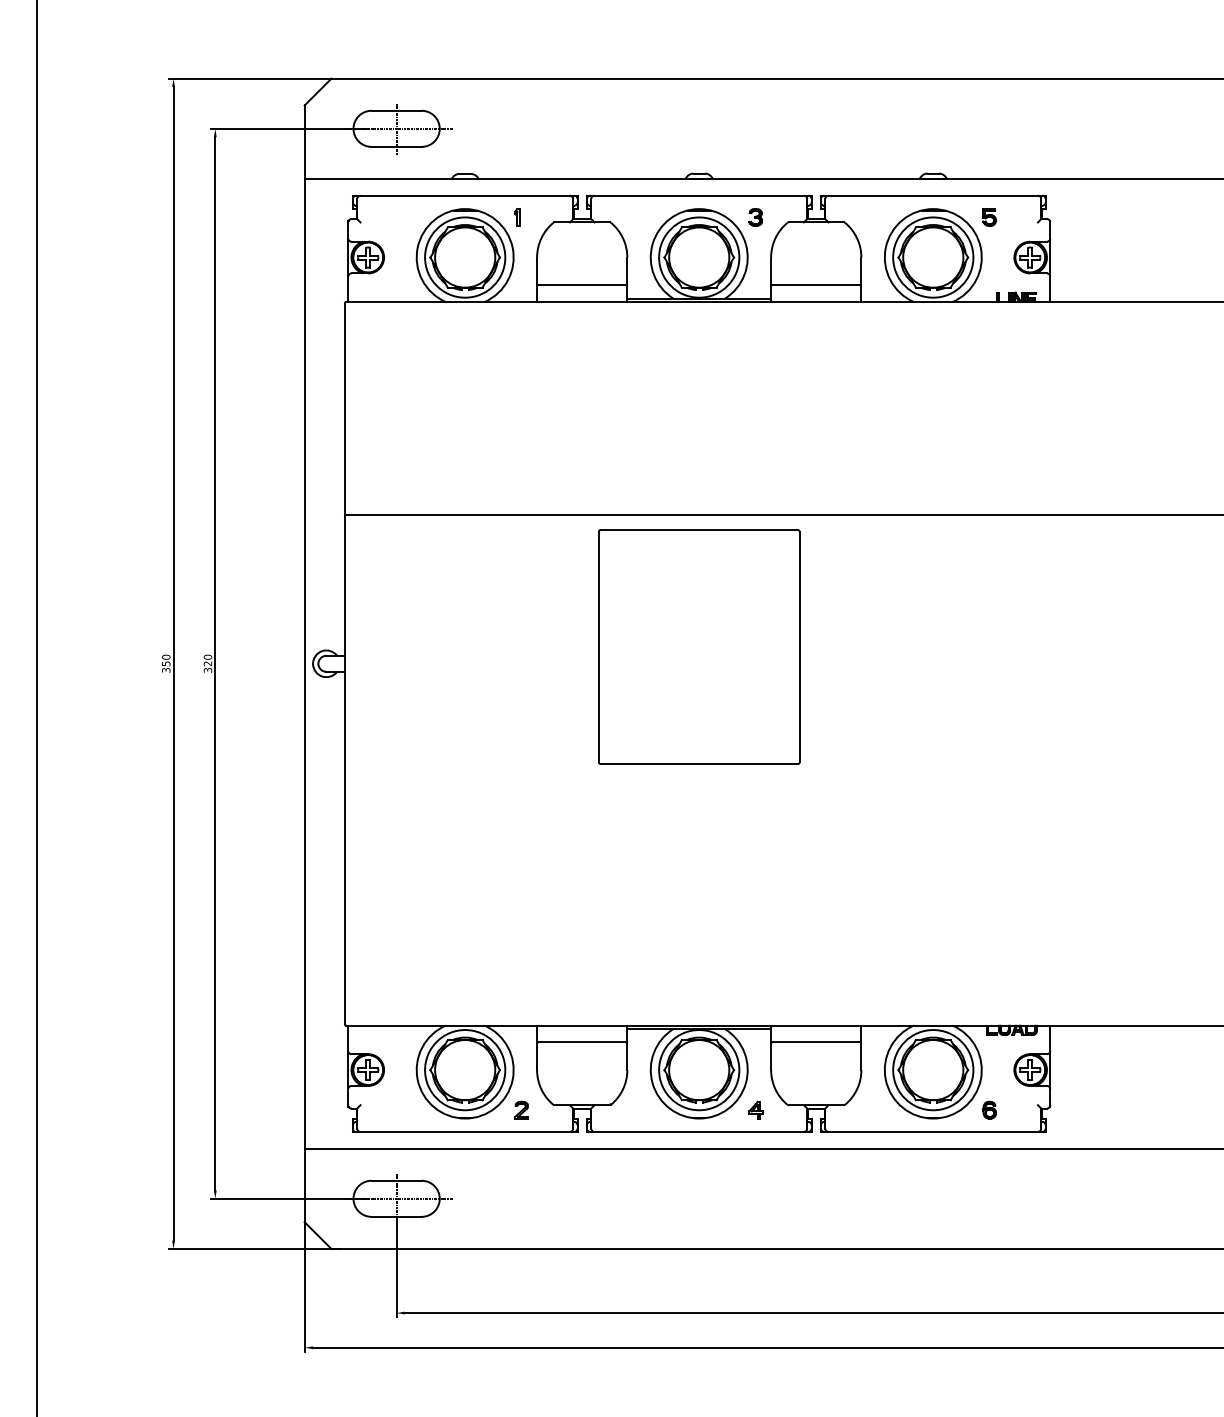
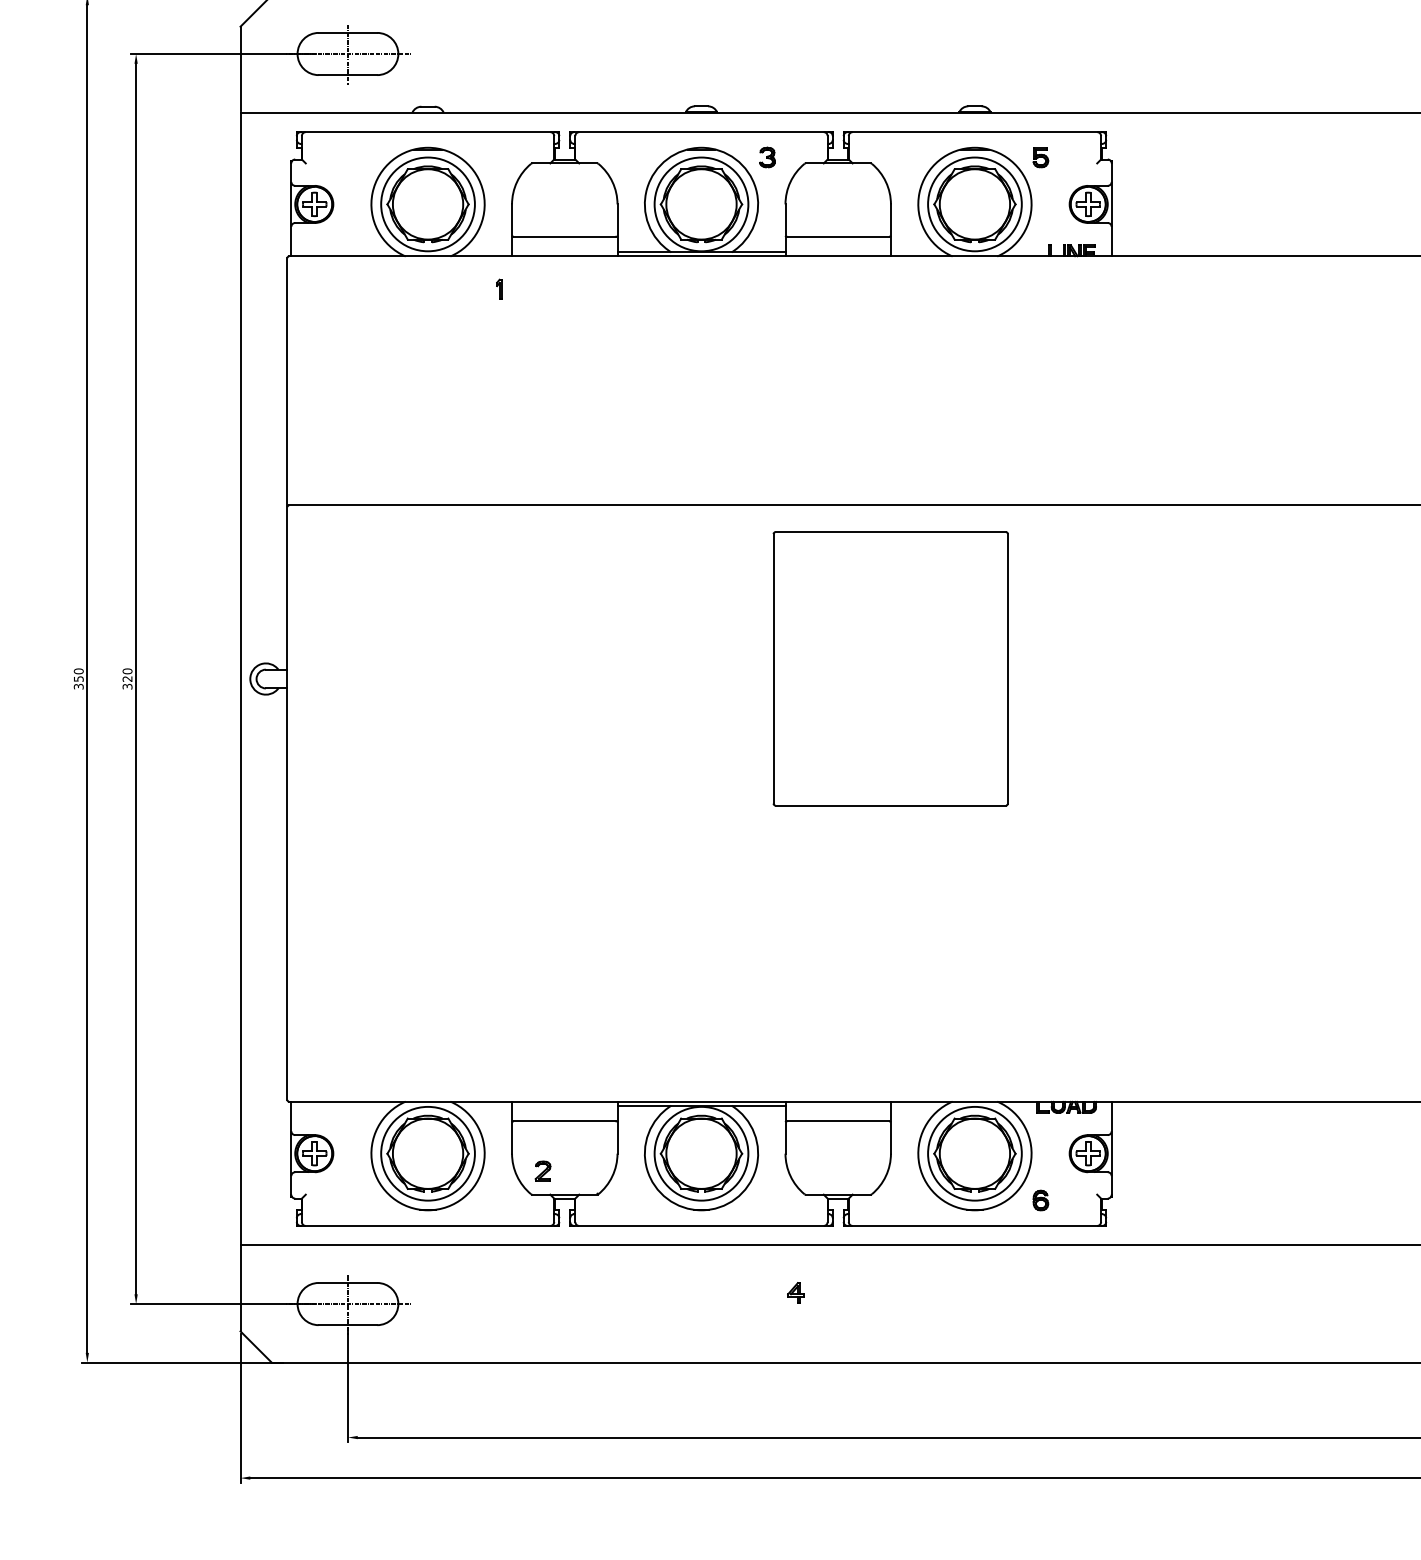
part: (517, 217) -> (499, 289), moved
part: (699, 646) -> (891, 668), moved
part: (521, 1109) -> (542, 1170), moved
part: (755, 1109) -> (795, 1292), moved

